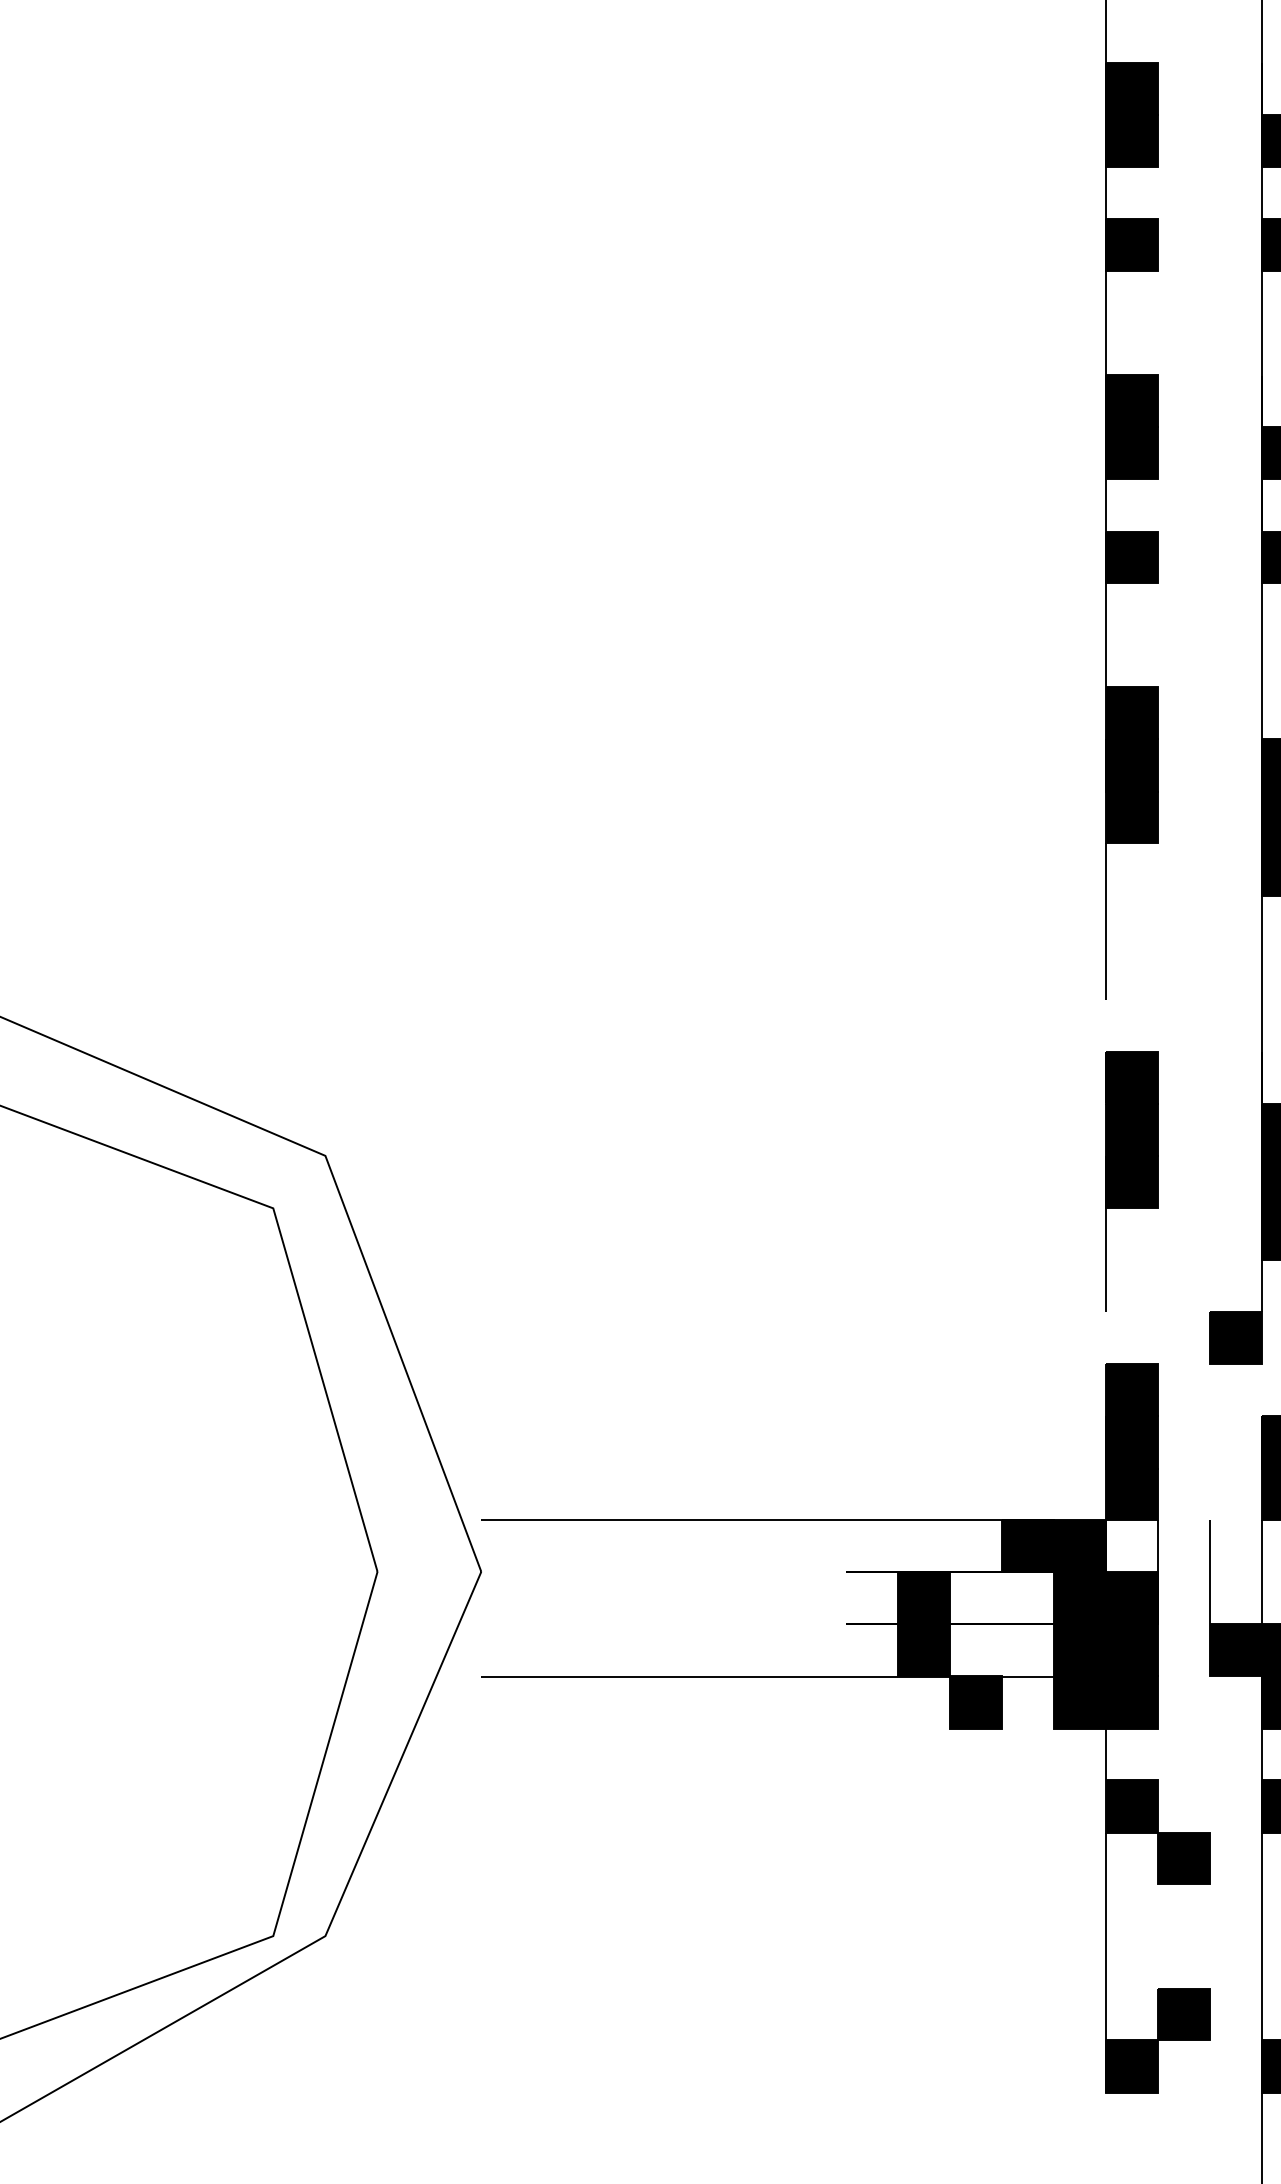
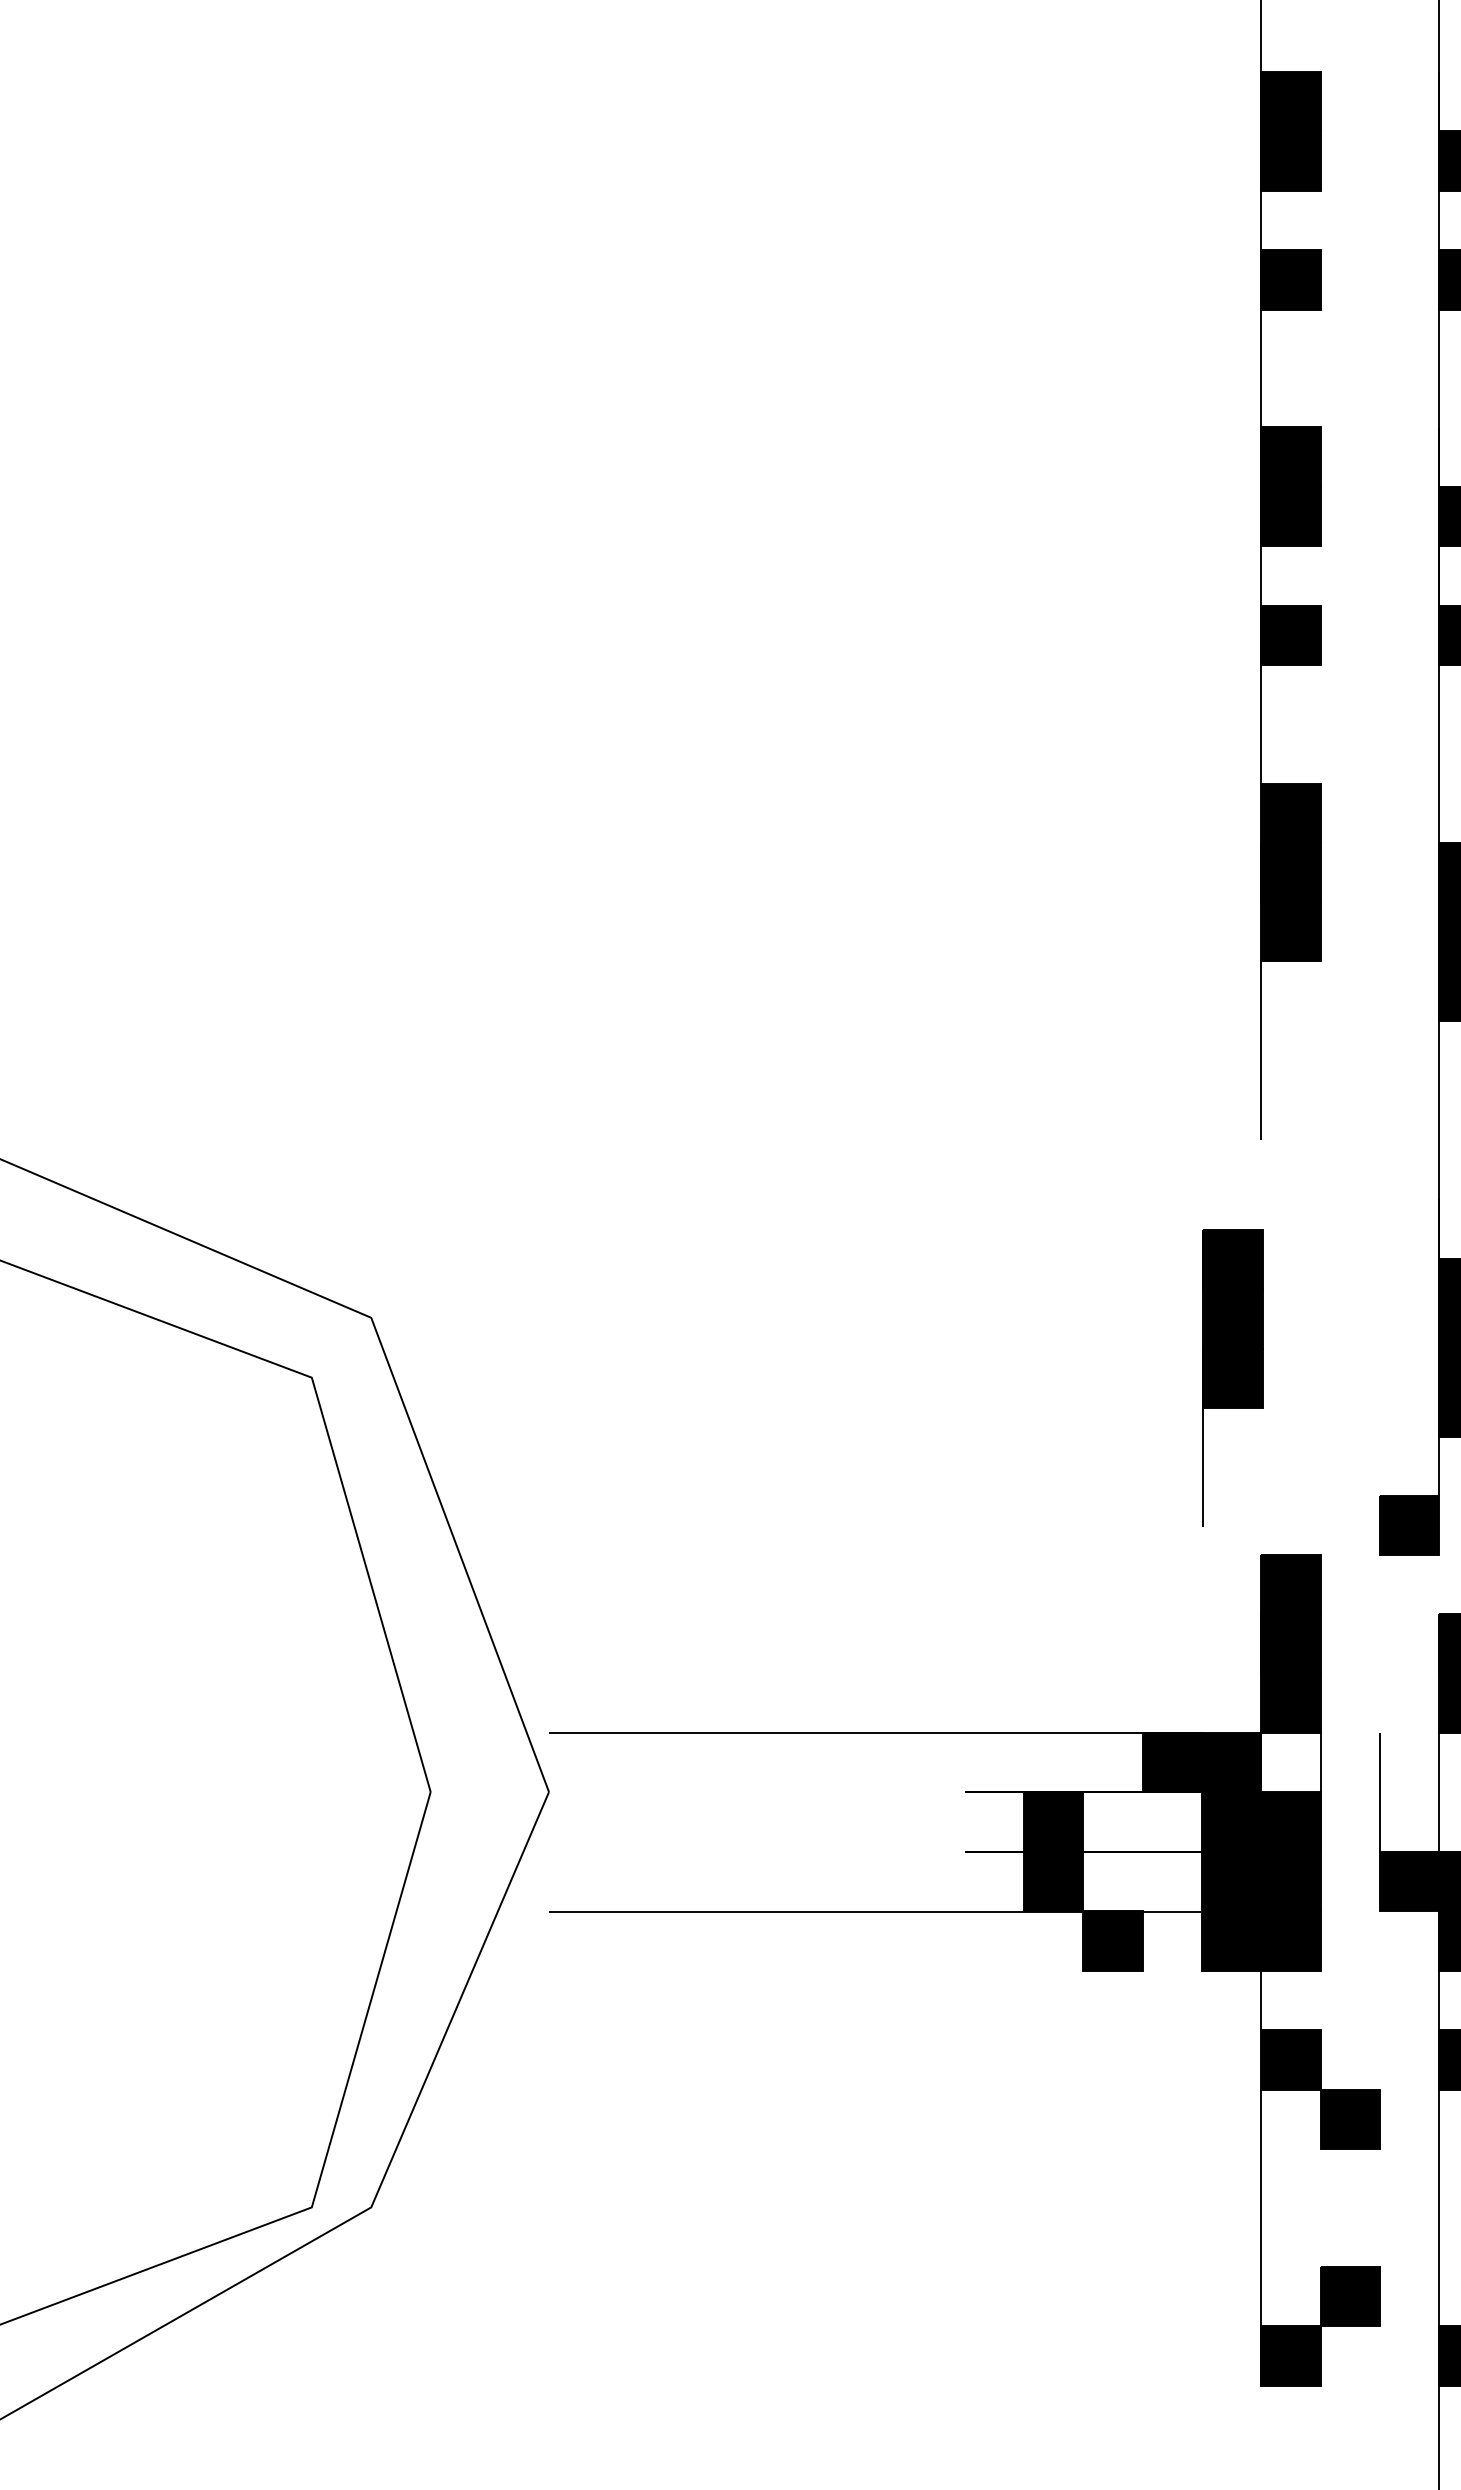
part: (1131, 1181) -> (1232, 1377), moved

